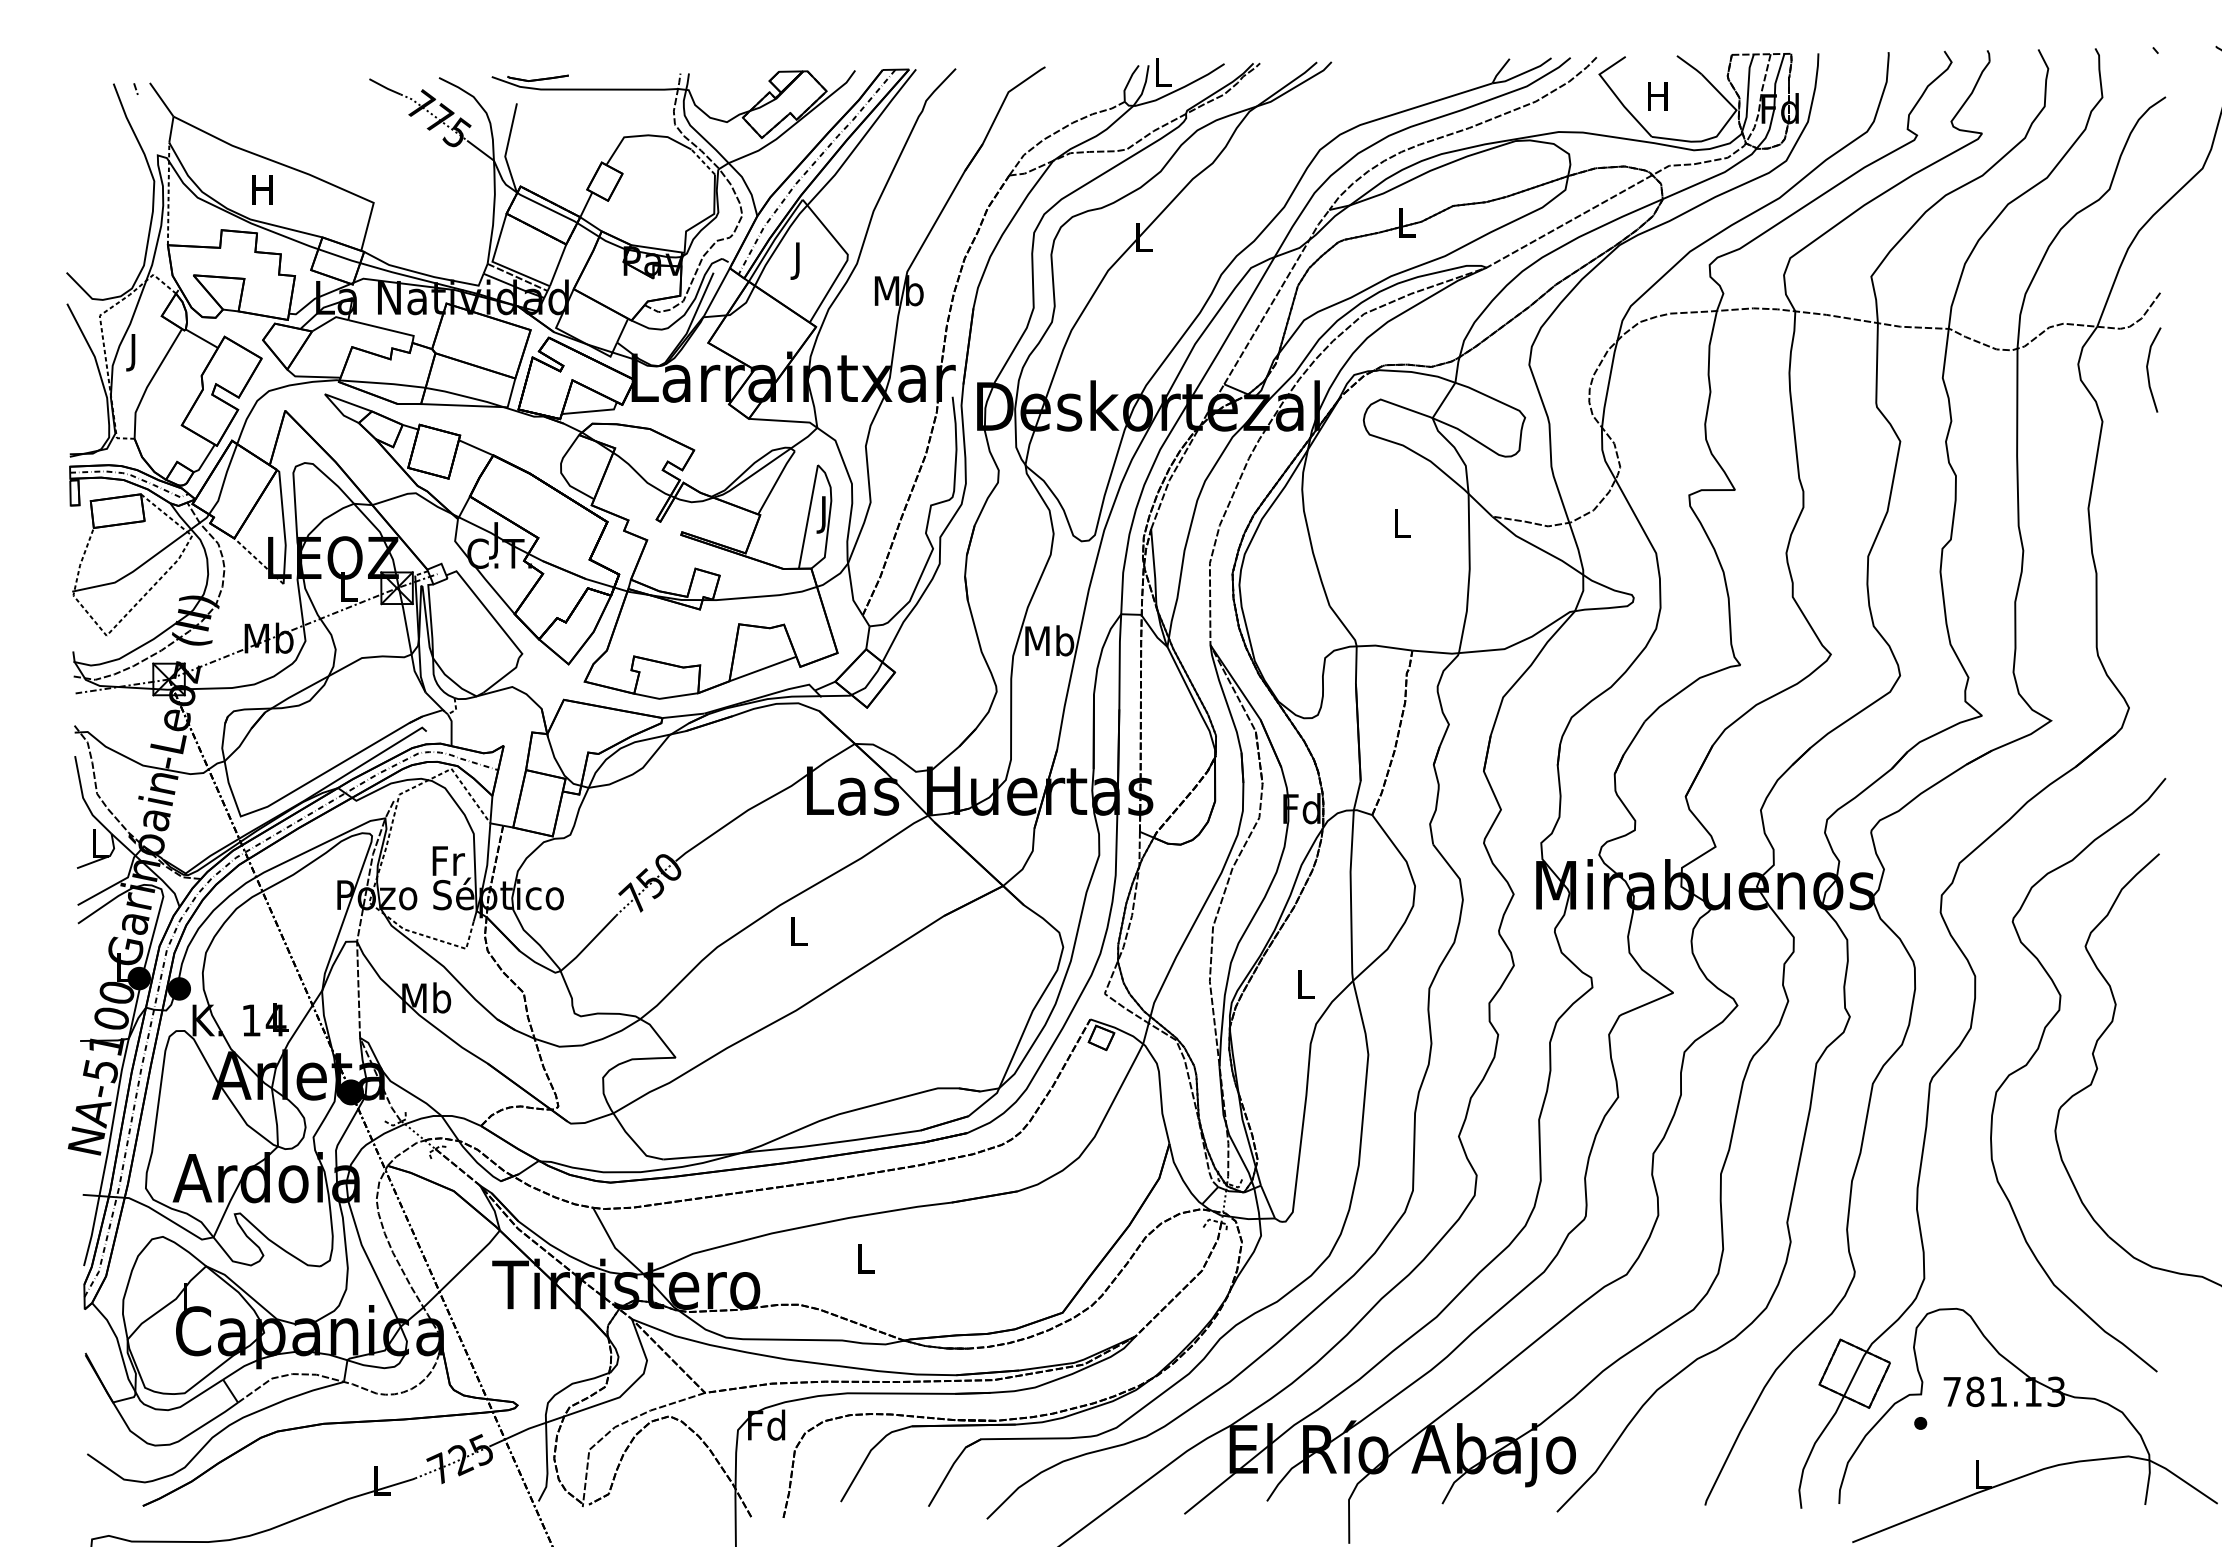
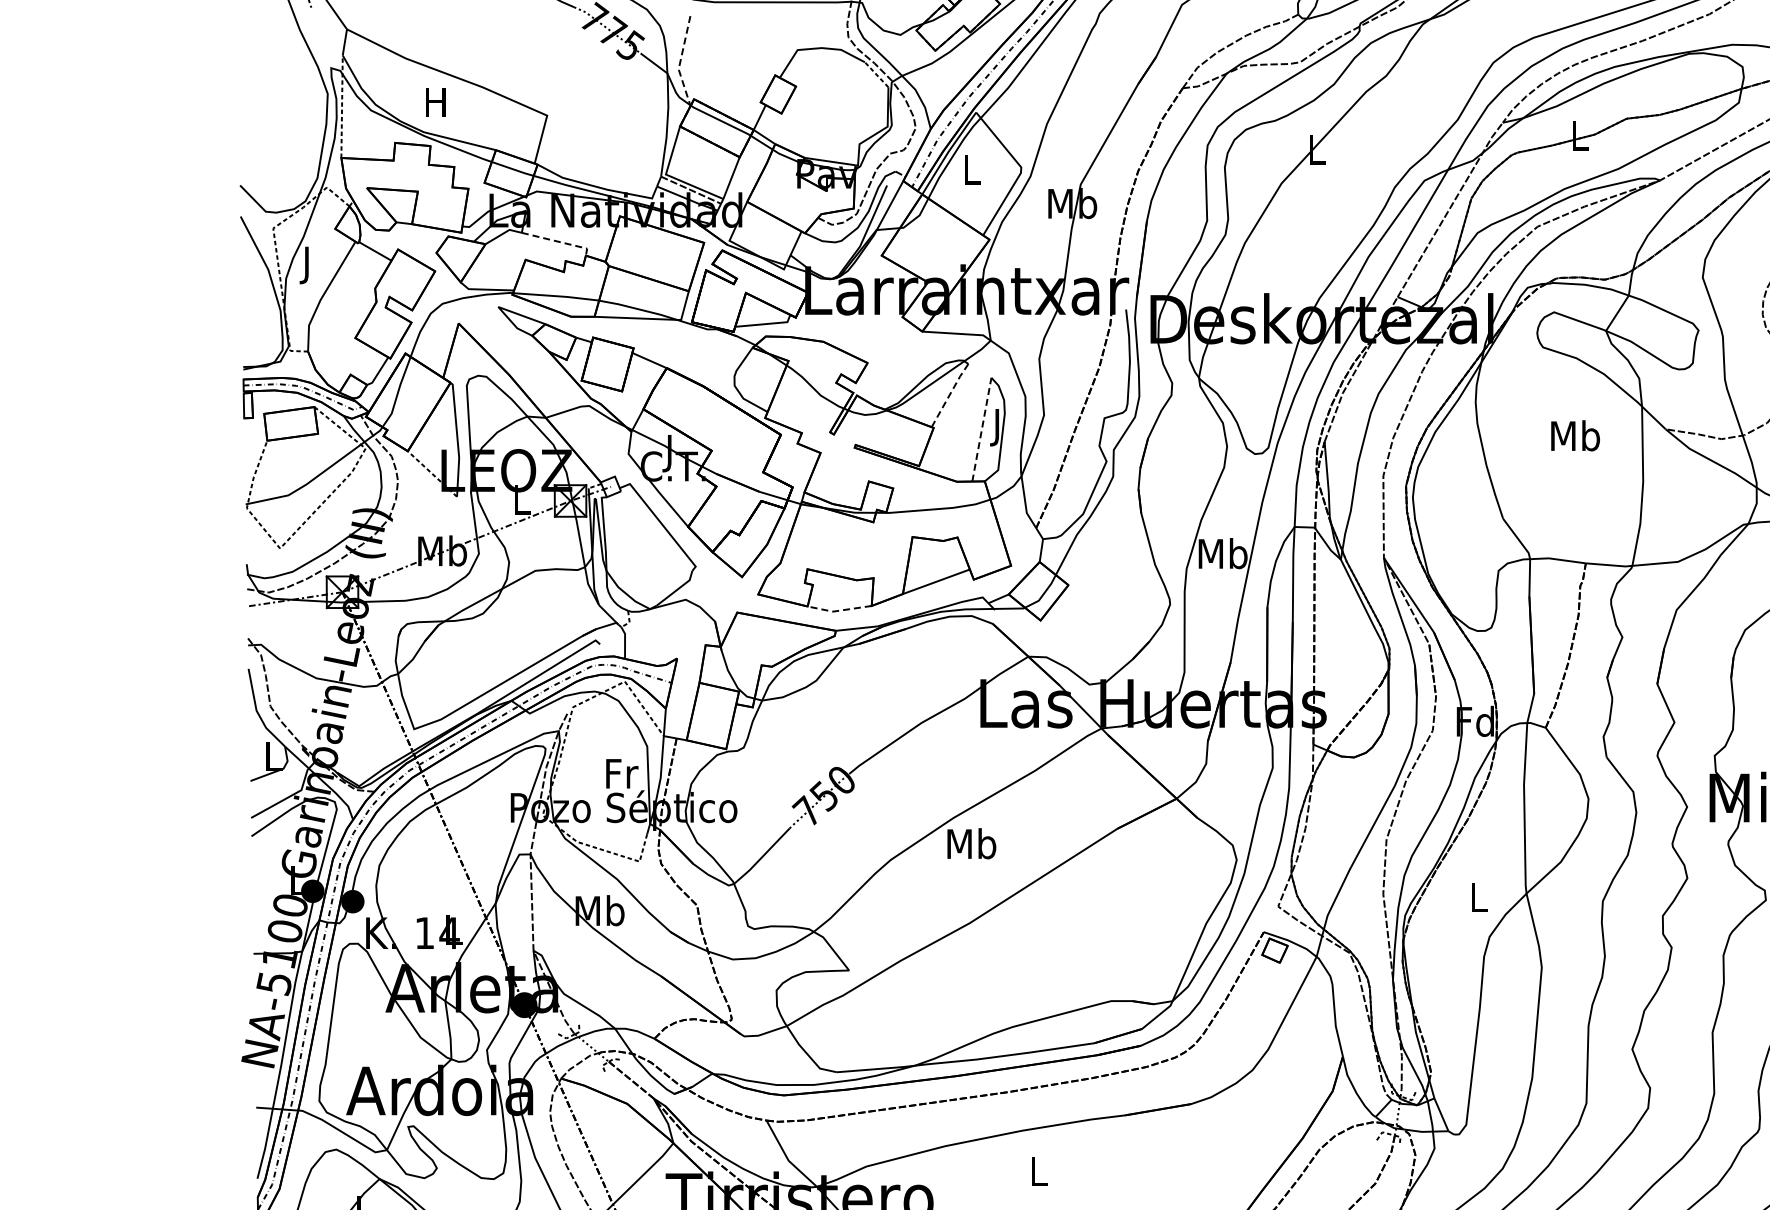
line: (506, 149) -> (679, 62), solid -> dashed
text: (798, 260) -> (971, 173), J -> L
line: (385, 329) -> (558, 242), solid -> dashed
line: (776, 482) -> (949, 395), solid -> dashed
line: (808, 516) -> (981, 429), solid -> dashed
text: (1401, 522) -> (1574, 435), L -> Mb
line: (665, 698) -> (838, 611), solid -> dashed
text: (798, 930) -> (971, 843), L -> Mb

